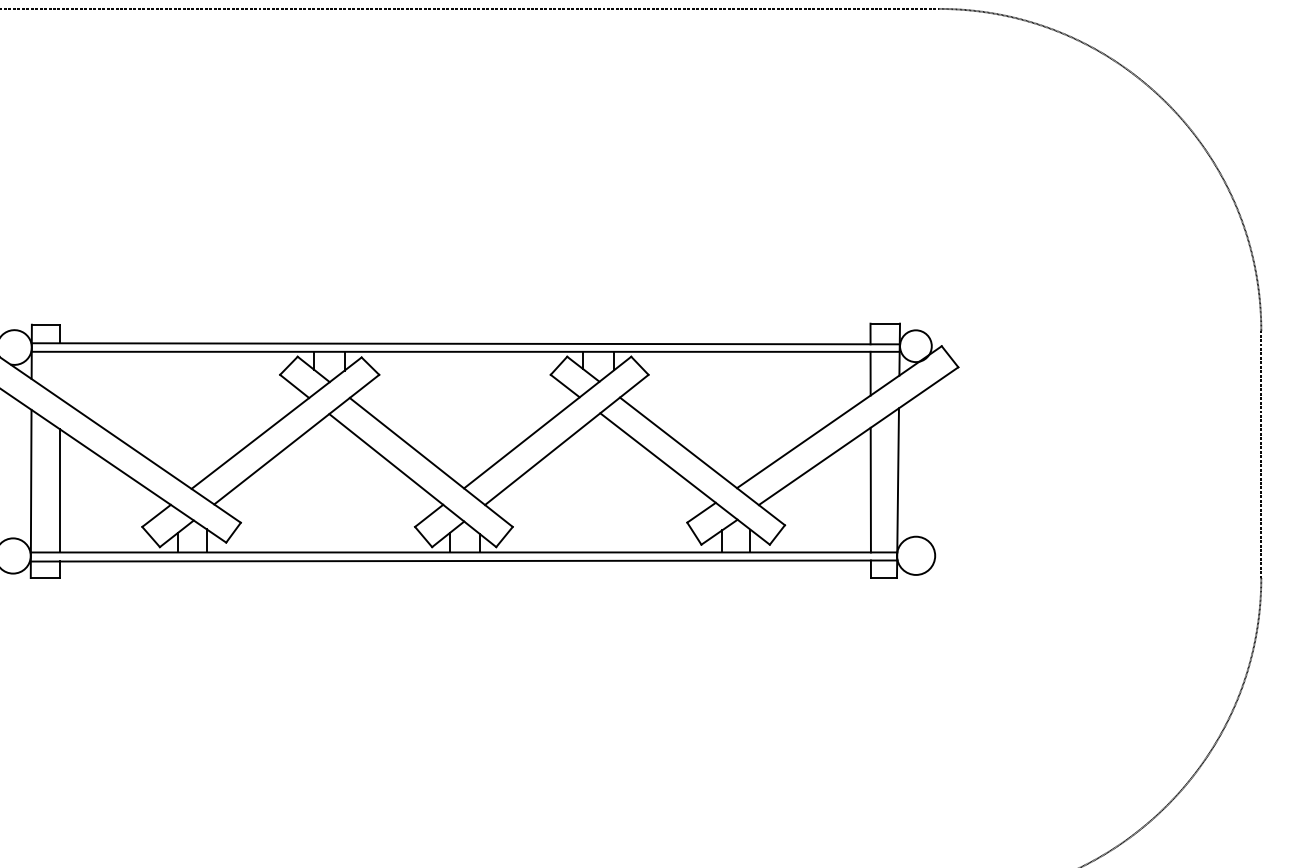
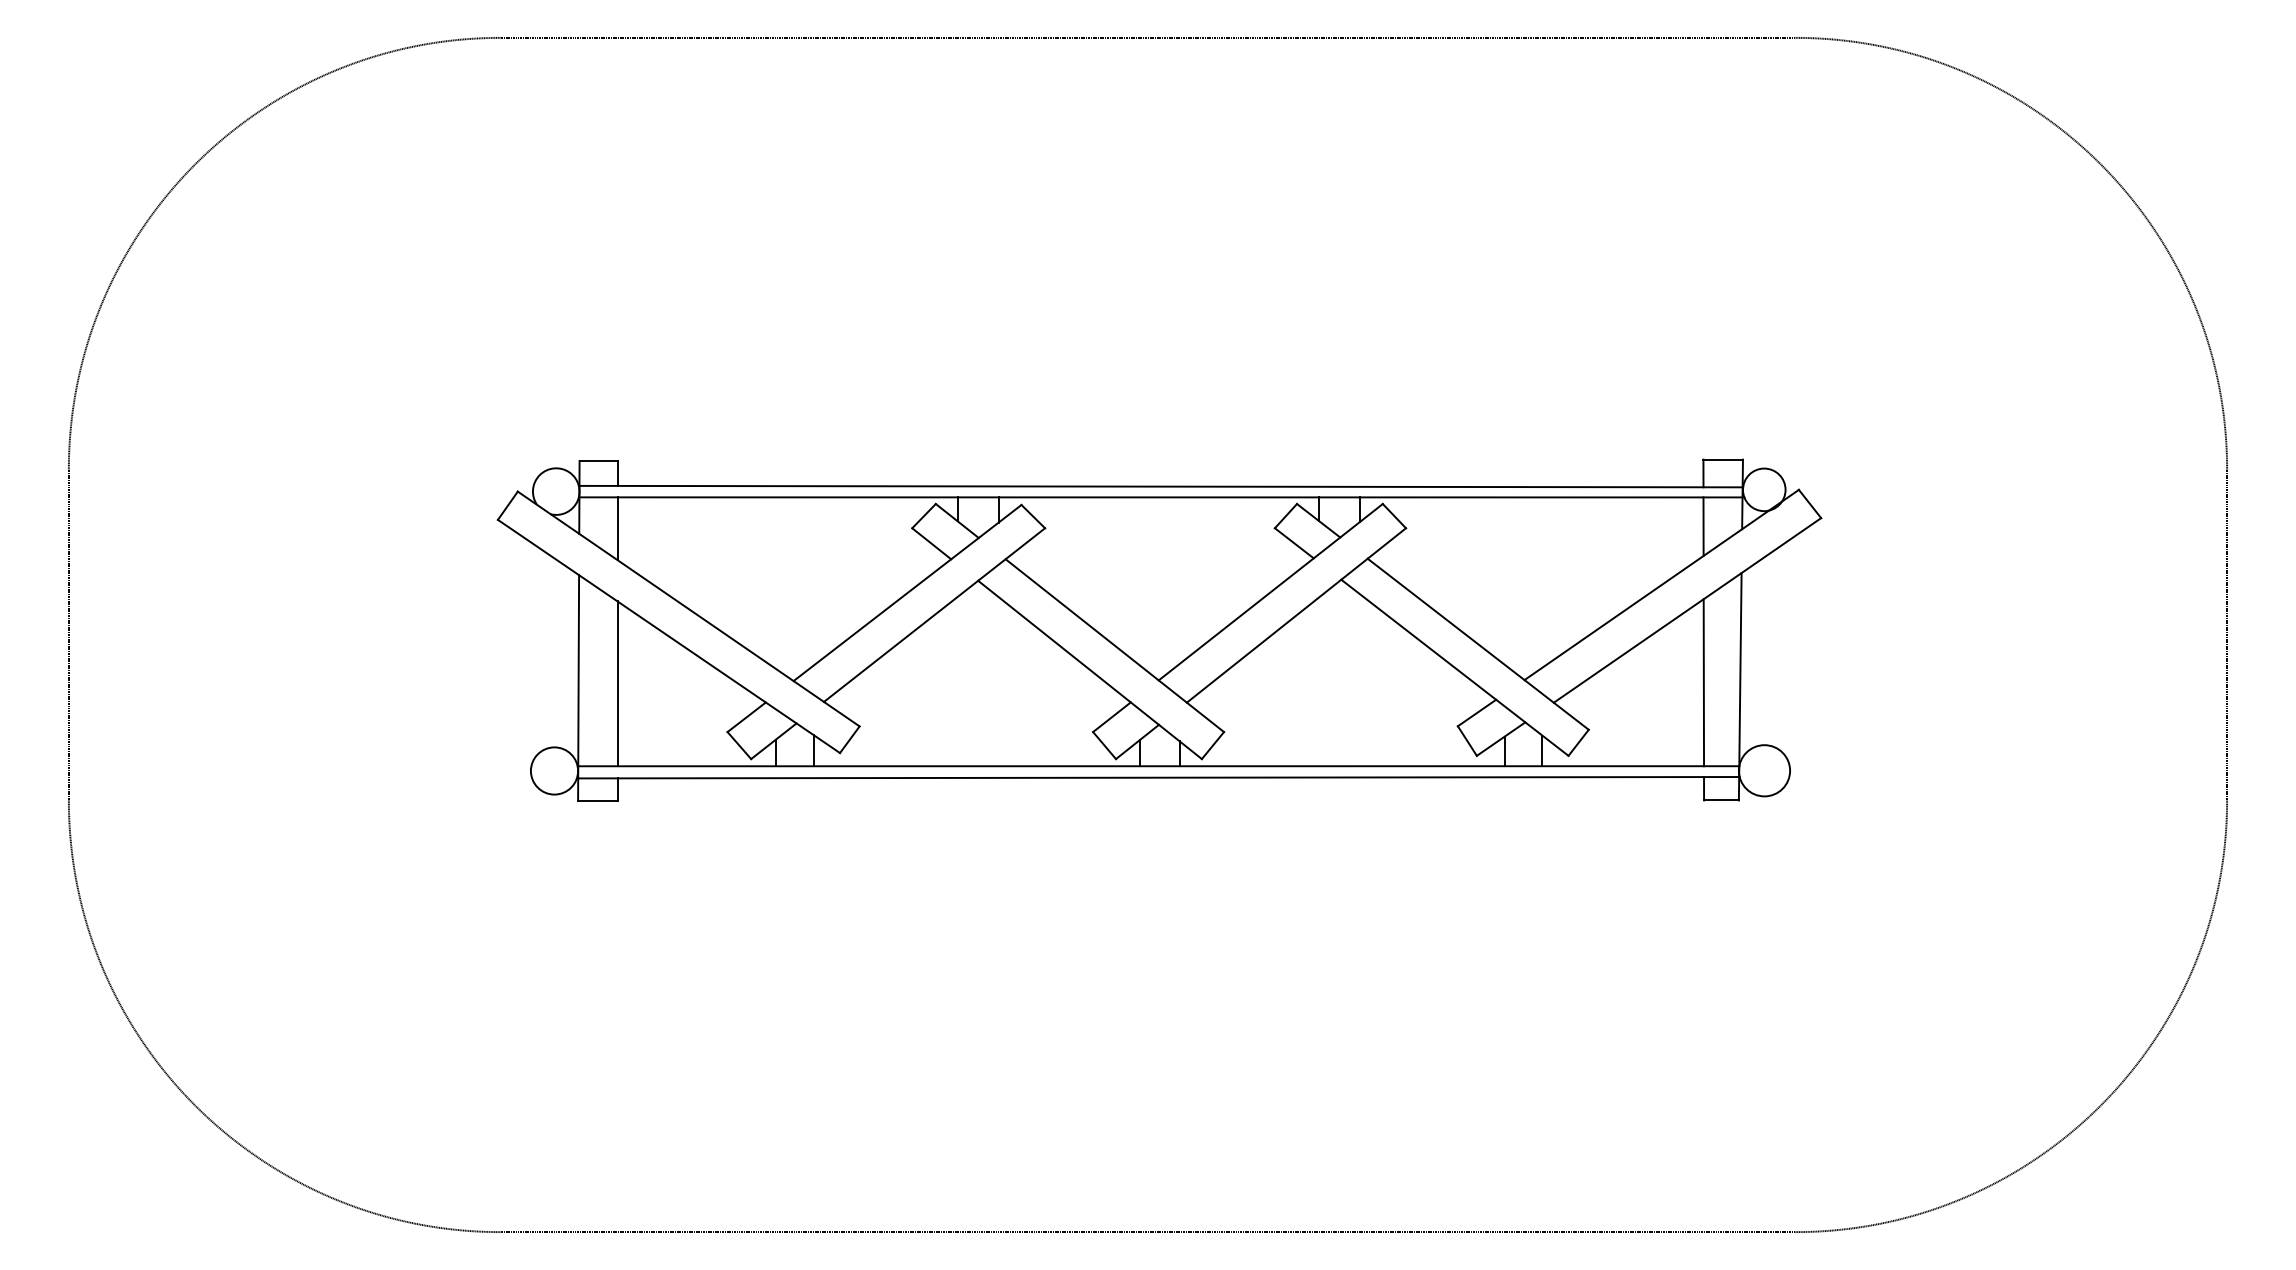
line: (60, 375) -> (617, 528), added

